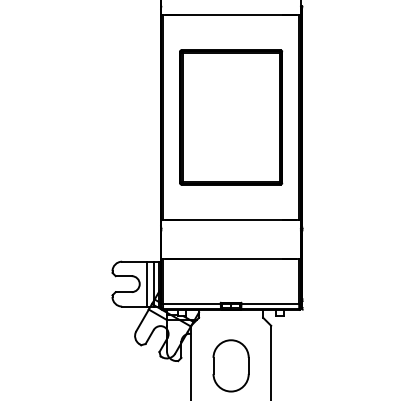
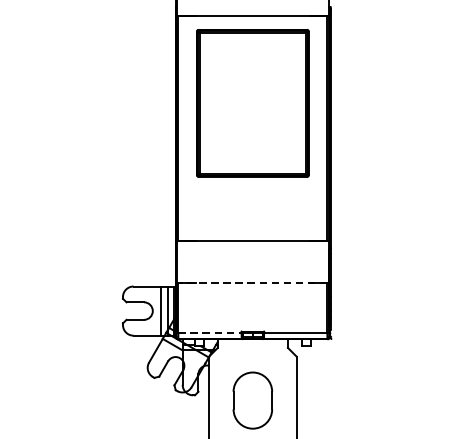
part: (231, 117) -> (253, 103), moved
line: (230, 258) -> (252, 283), solid -> dashed
line: (191, 304) -> (209, 333), solid -> dashed

